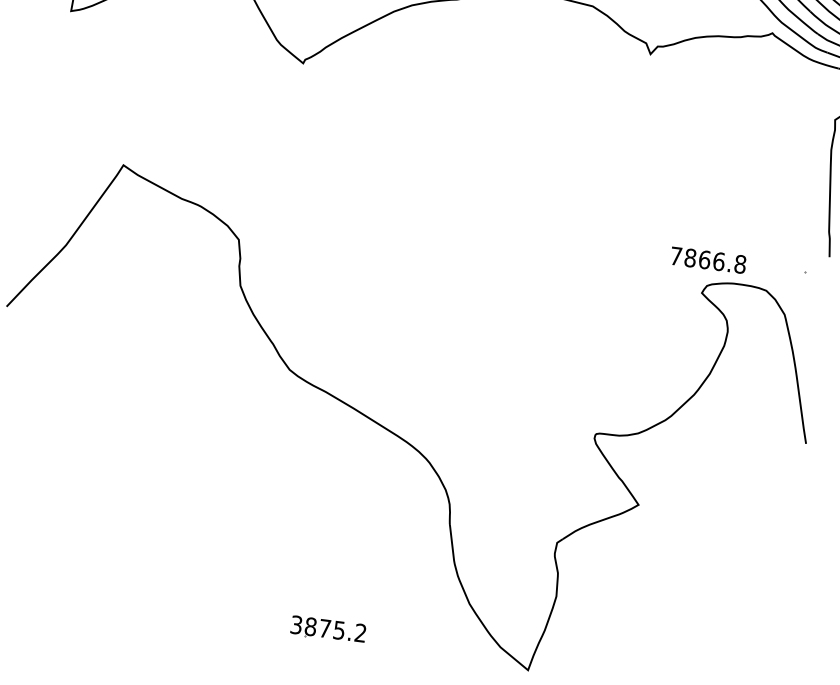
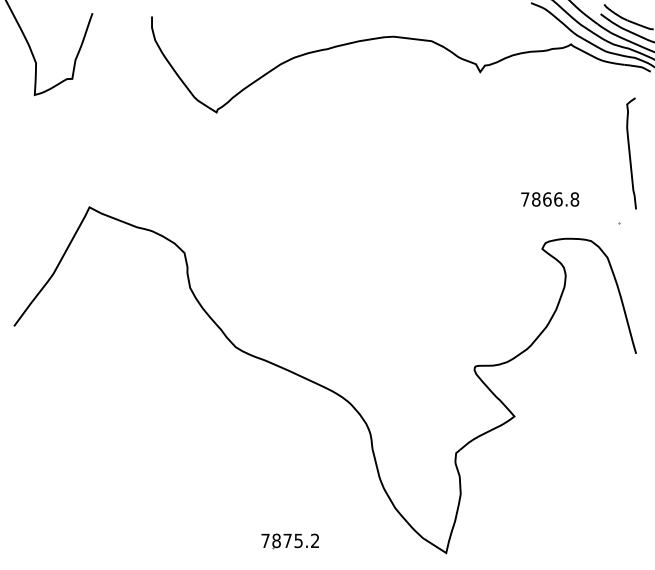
text: (708, 260) -> (550, 199), moved
text: (296, 624) -> (265, 540), 3875.2 -> 7875.2

